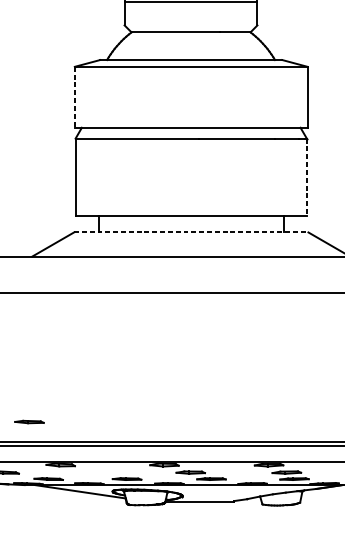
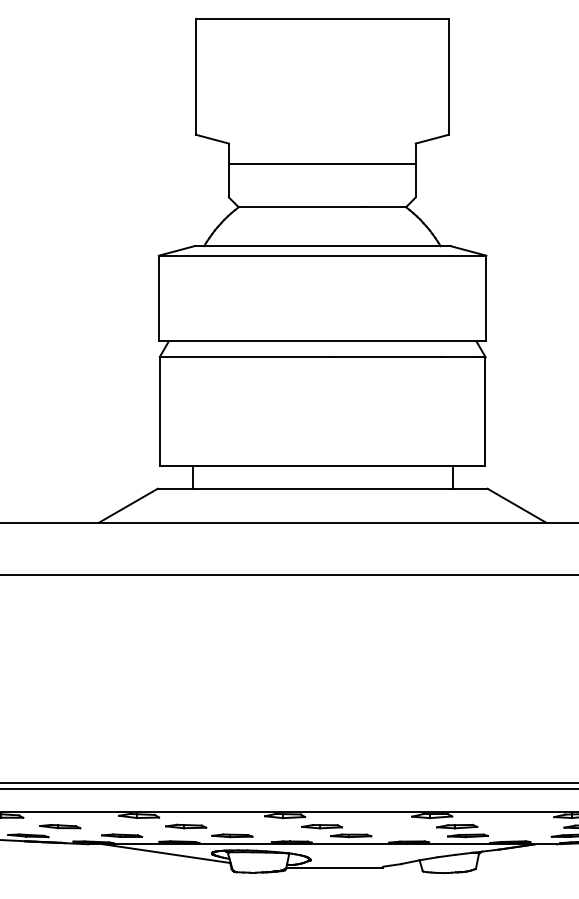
line: (74, 97) -> (158, 298), dashed -> solid
line: (306, 177) -> (485, 411), dashed -> solid
line: (191, 232) -> (322, 488), dashed -> solid
part: (29, 422) -> (186, 826), moved

